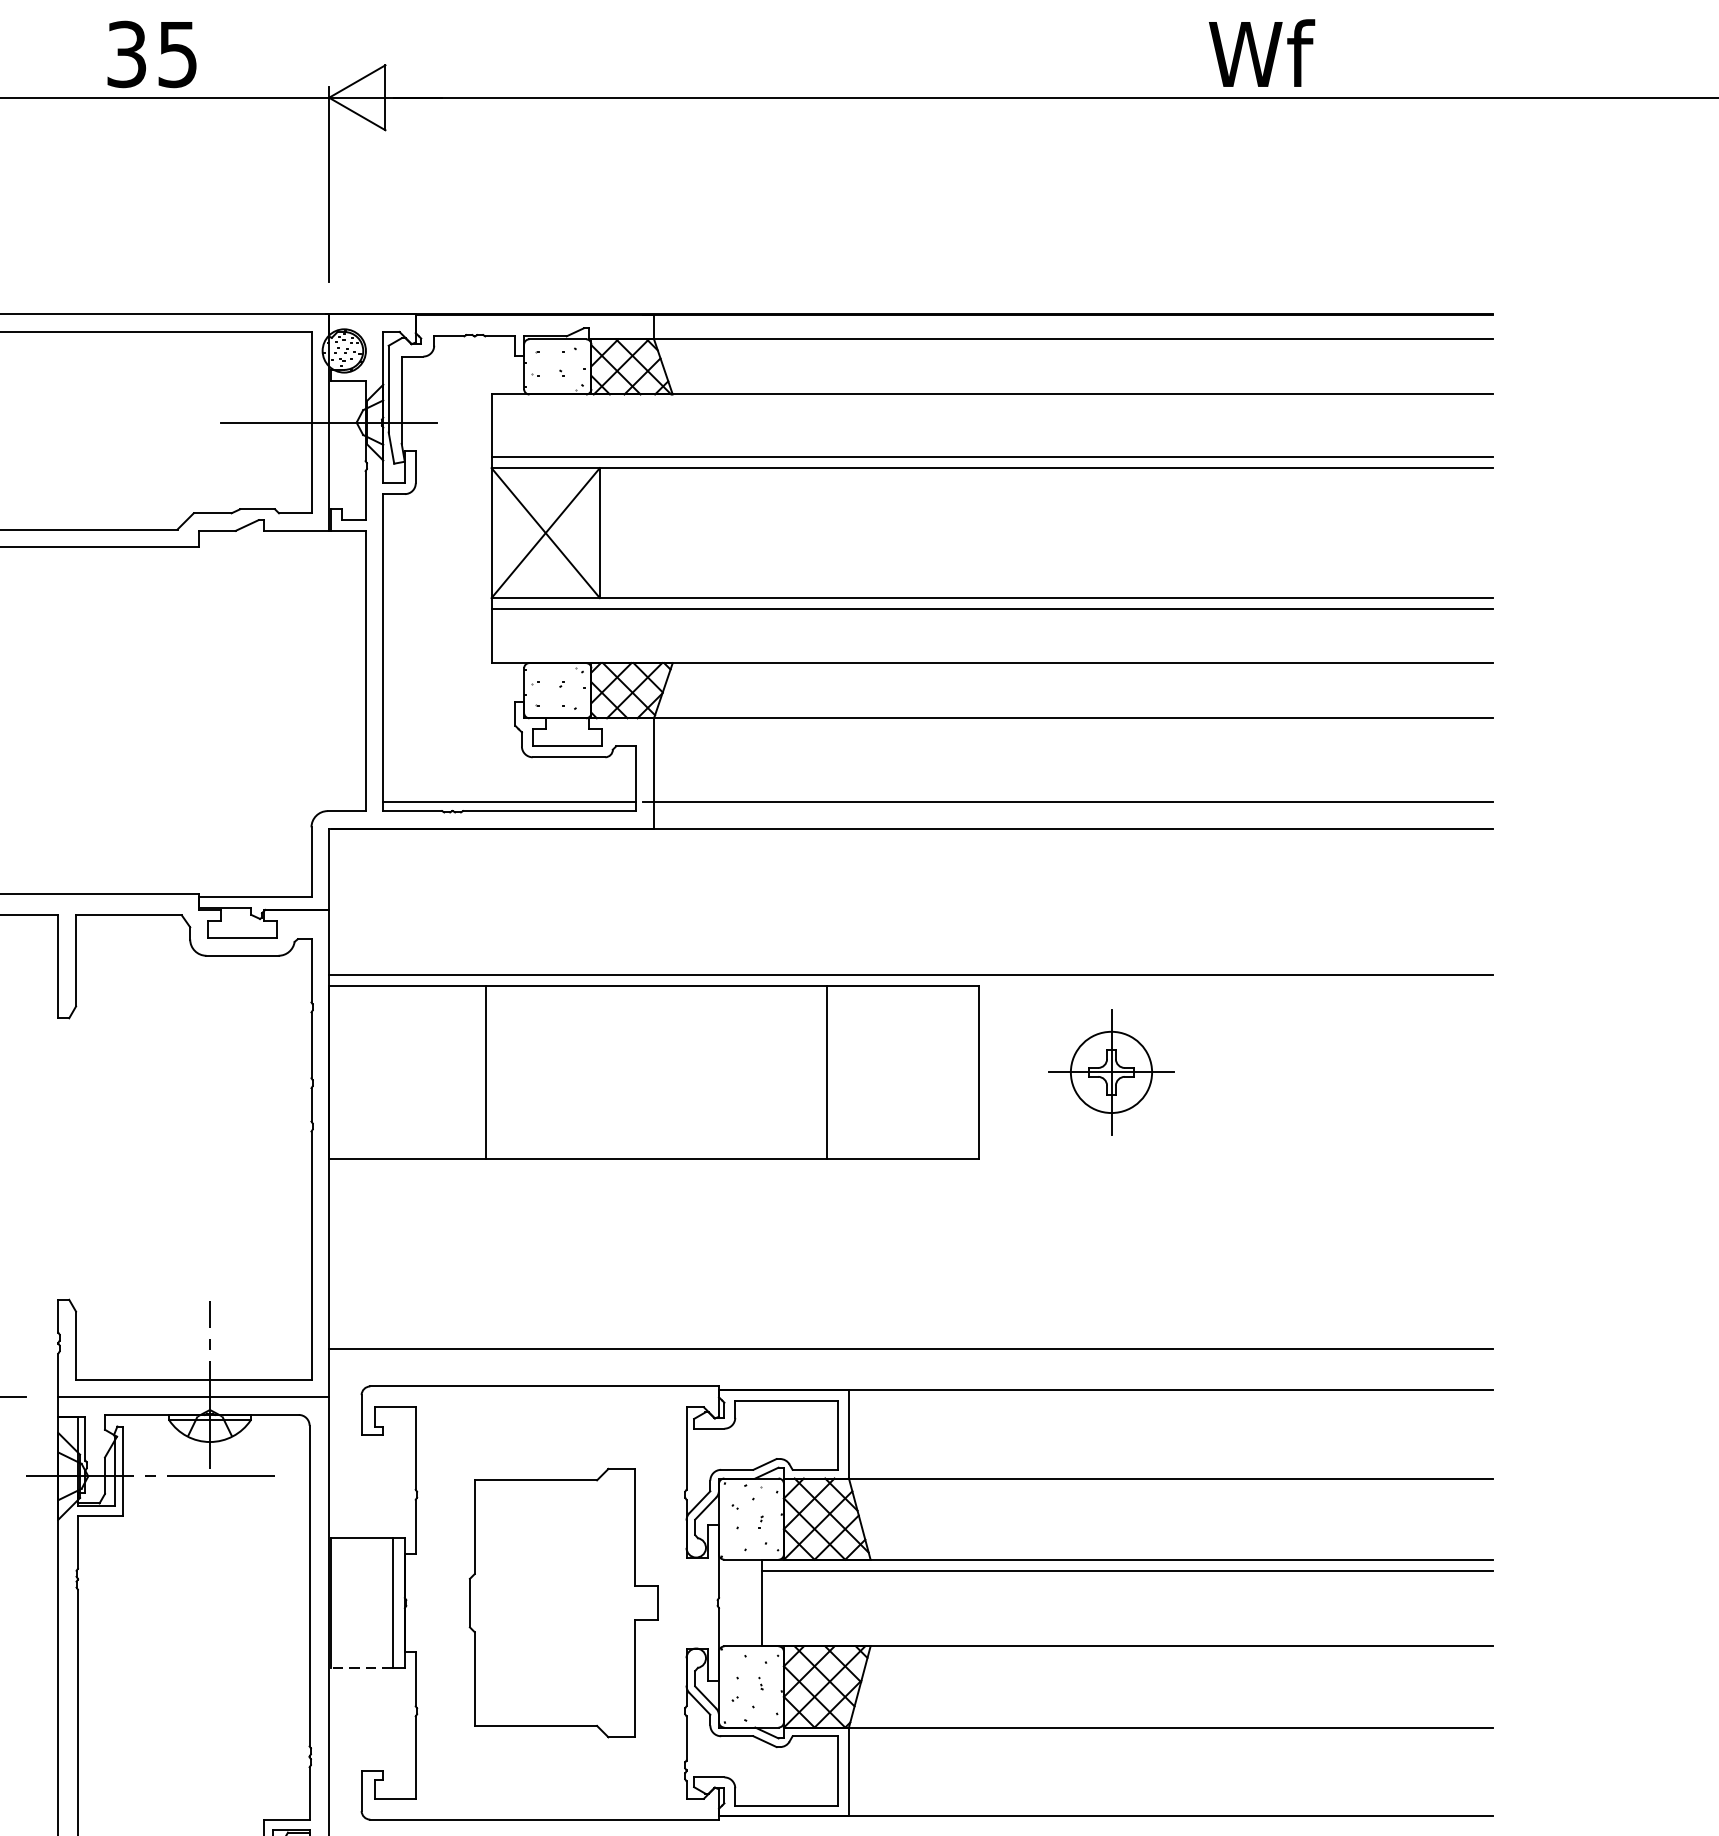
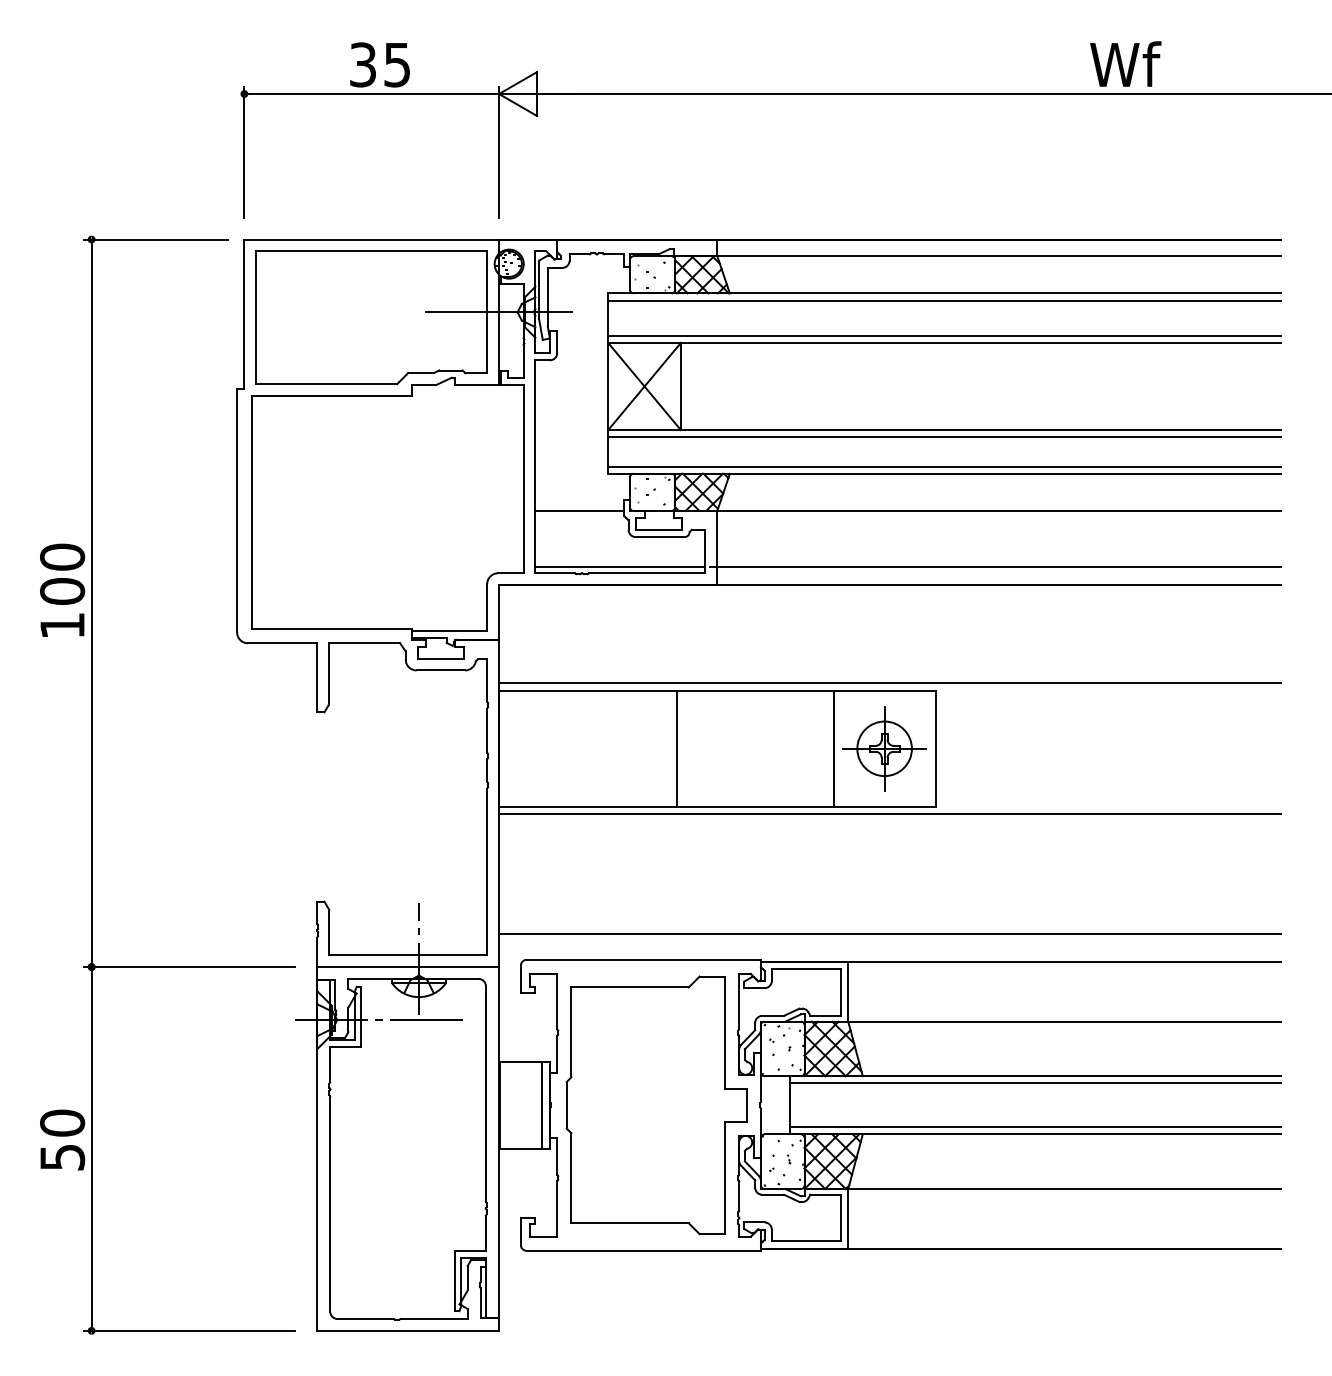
line: (992, 405) -> (944, 300), added
line: (992, 652) -> (944, 466), added
line: (448, 717) -> (579, 510), added
line: (486, 1071) -> (677, 748), moved
part: (1111, 1071) -> (884, 748), moved
line: (911, 1170) -> (890, 814), added
part: (563, 1603) -> (656, 1105), size x1.43
line: (1127, 1636) -> (1035, 1127), added
line: (361, 1667) -> (520, 1148), dashed -> solid

